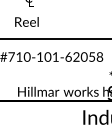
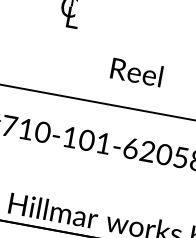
text: (26, 21) -> (136, 71), moved

